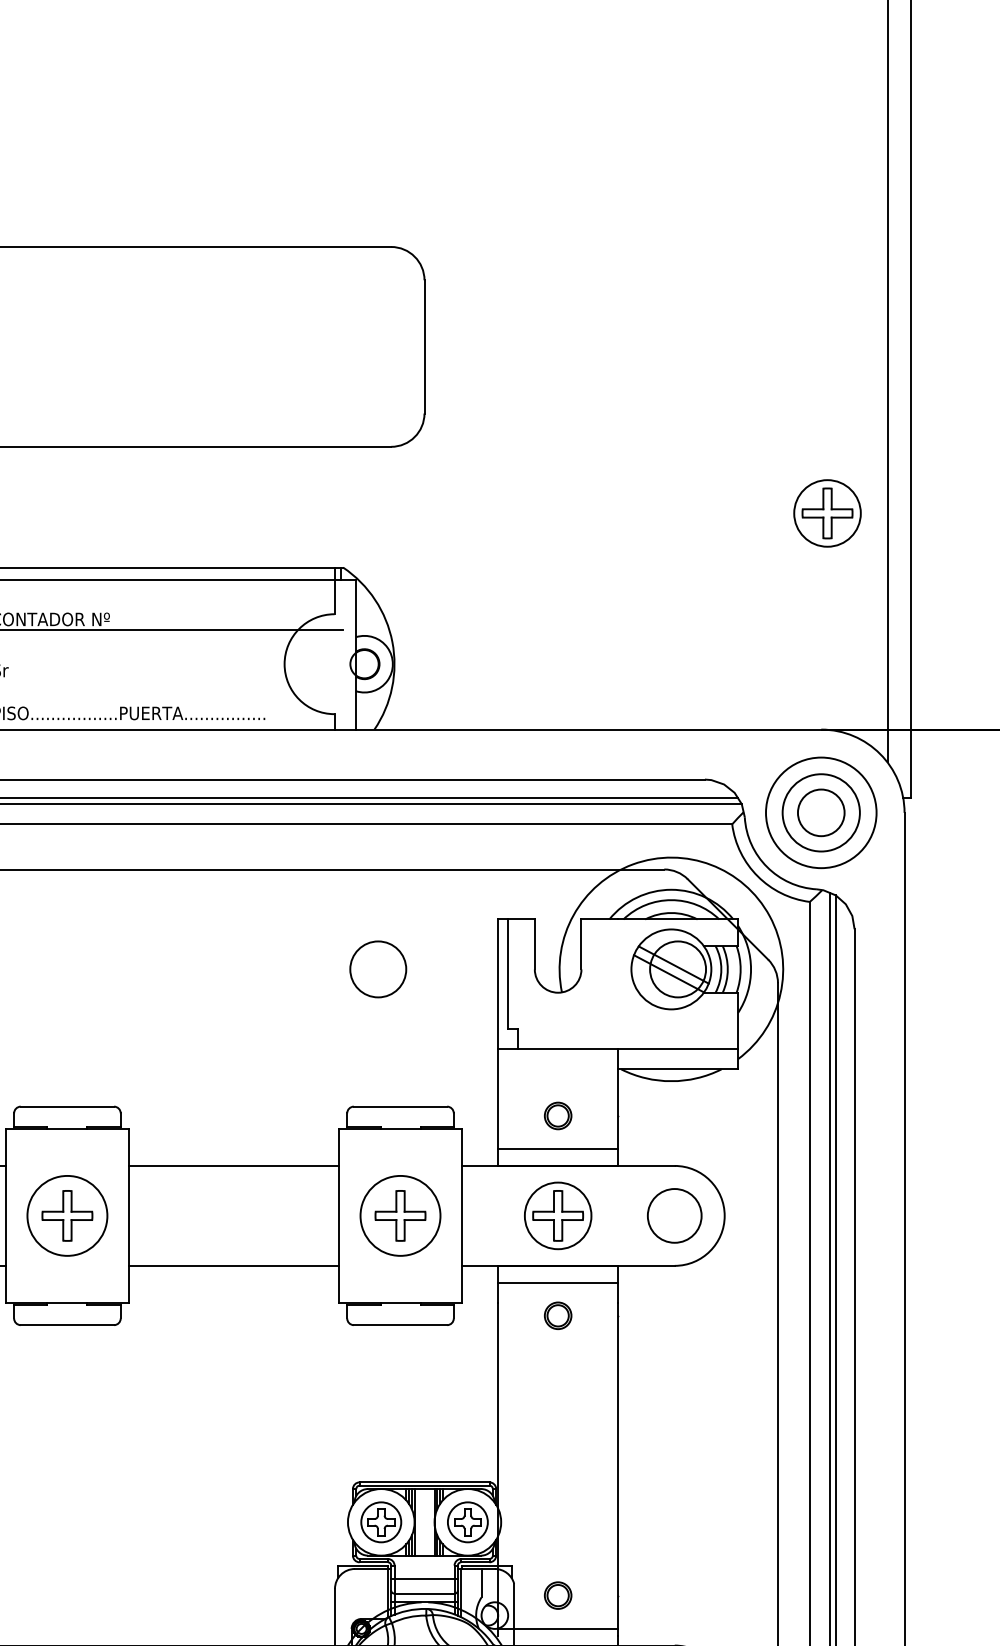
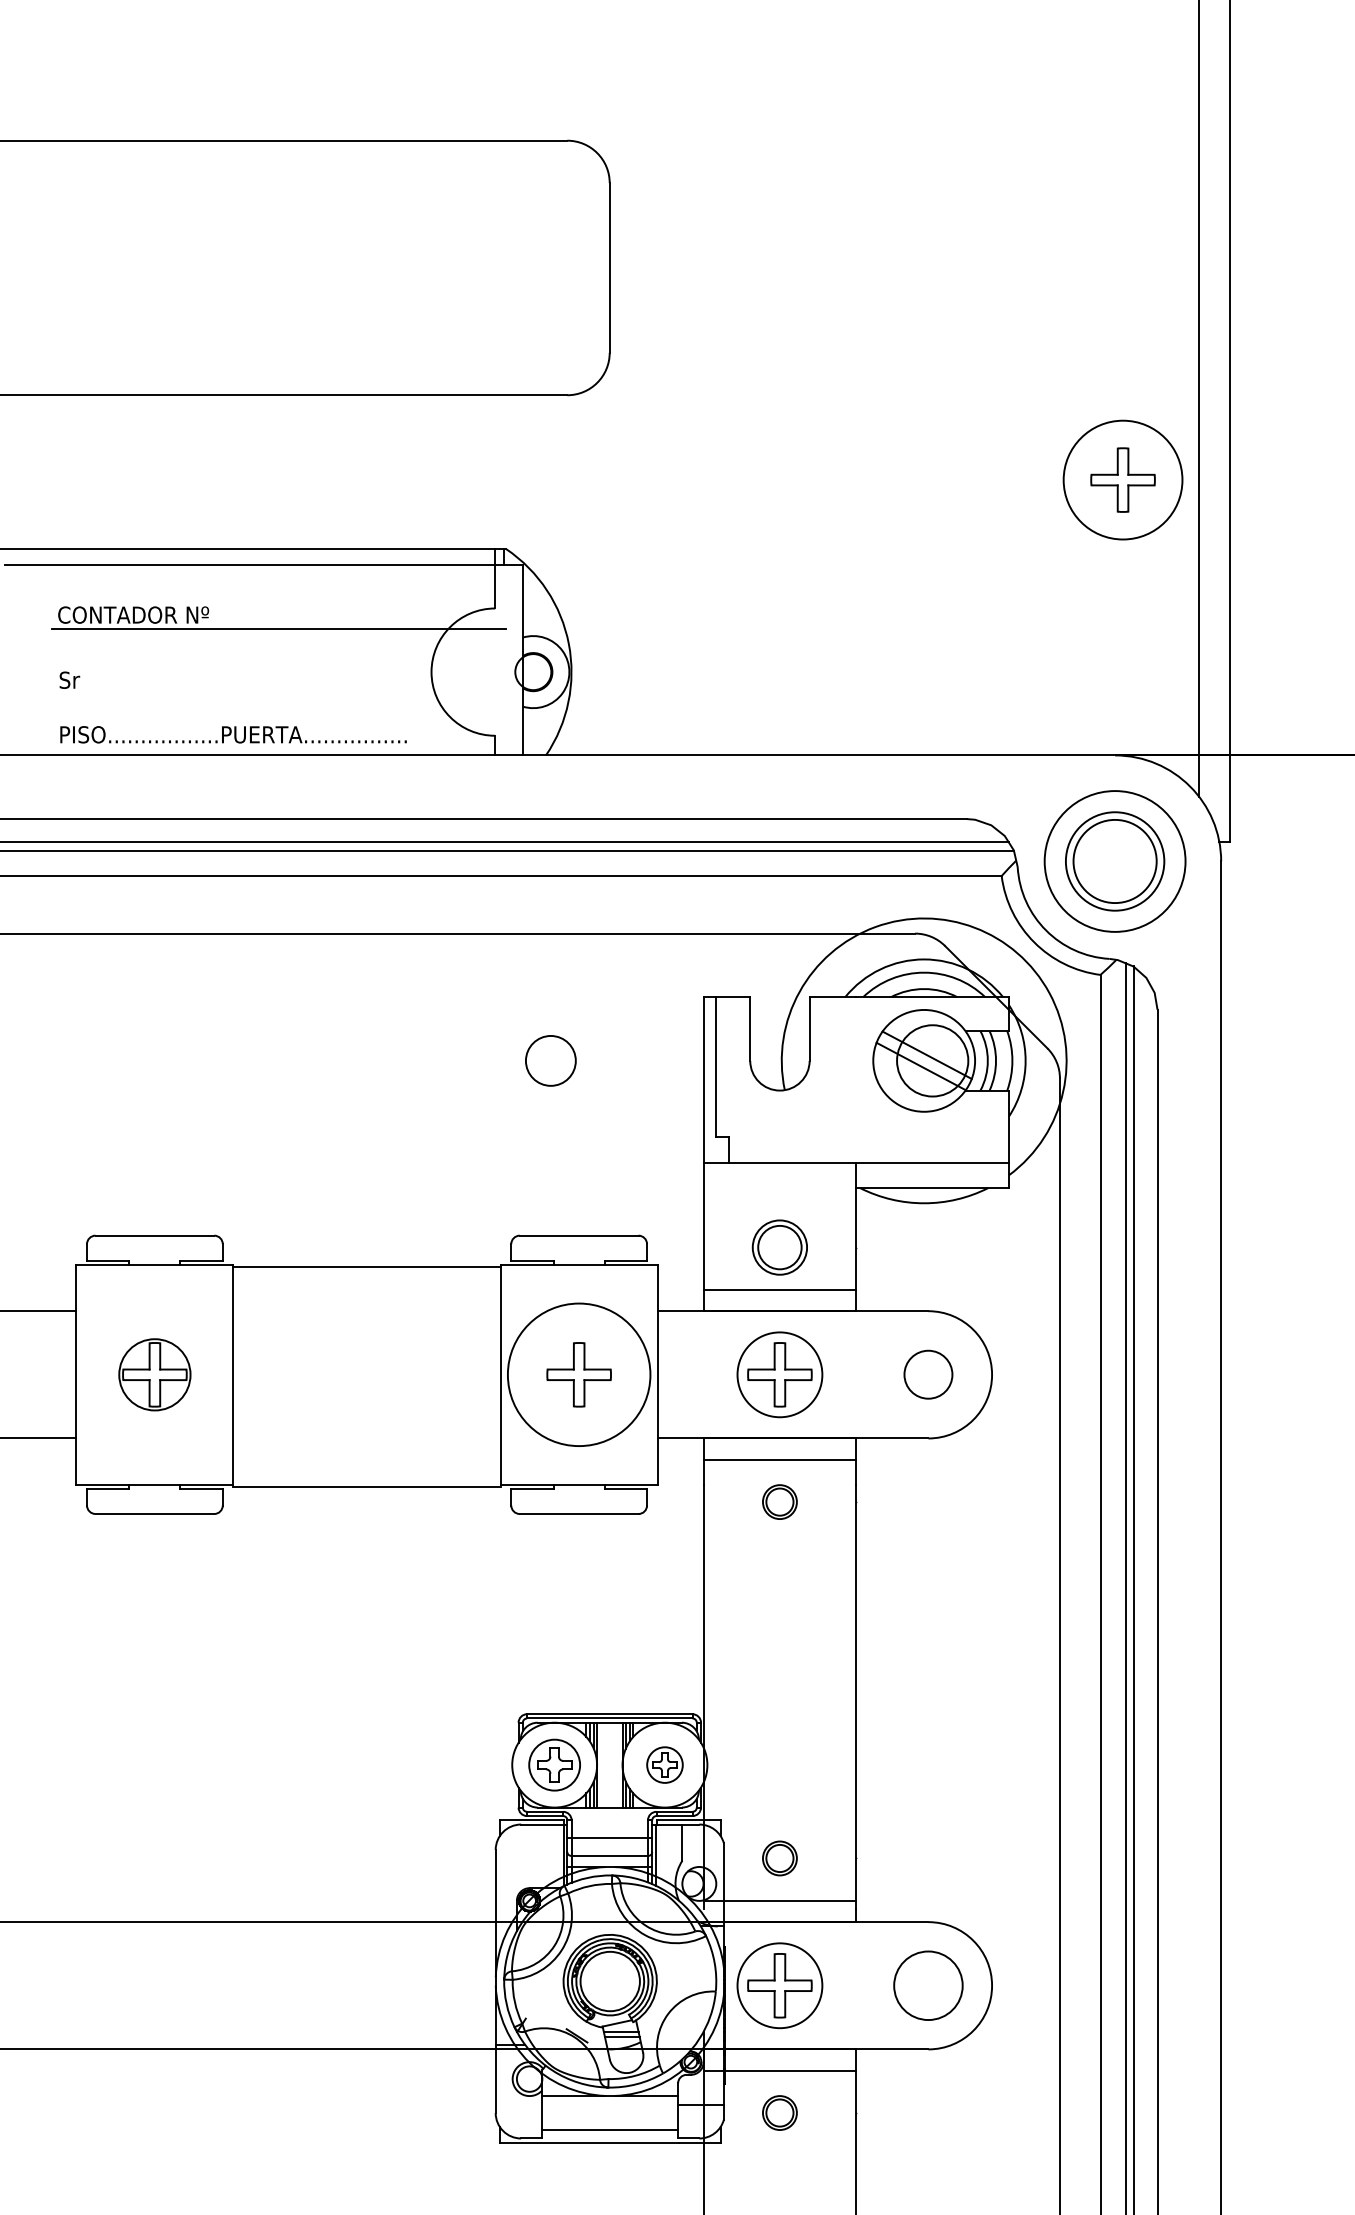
circle: (827, 512) -> (1122, 479), size x1.4
circle: (820, 812) -> (1114, 861), size x1.4
circle: (378, 969) -> (550, 1060), size x0.7
part: (557, 1115) -> (779, 1247), size x1.6
line: (233, 1166) -> (366, 1267), moved
circle: (67, 1215) -> (154, 1374), size x0.7
circle: (400, 1215) -> (579, 1374), size x1.4
circle: (674, 1215) -> (928, 1374), size x0.7
line: (233, 1265) -> (366, 1487), moved
part: (467, 1521) -> (664, 1764), size x0.7

